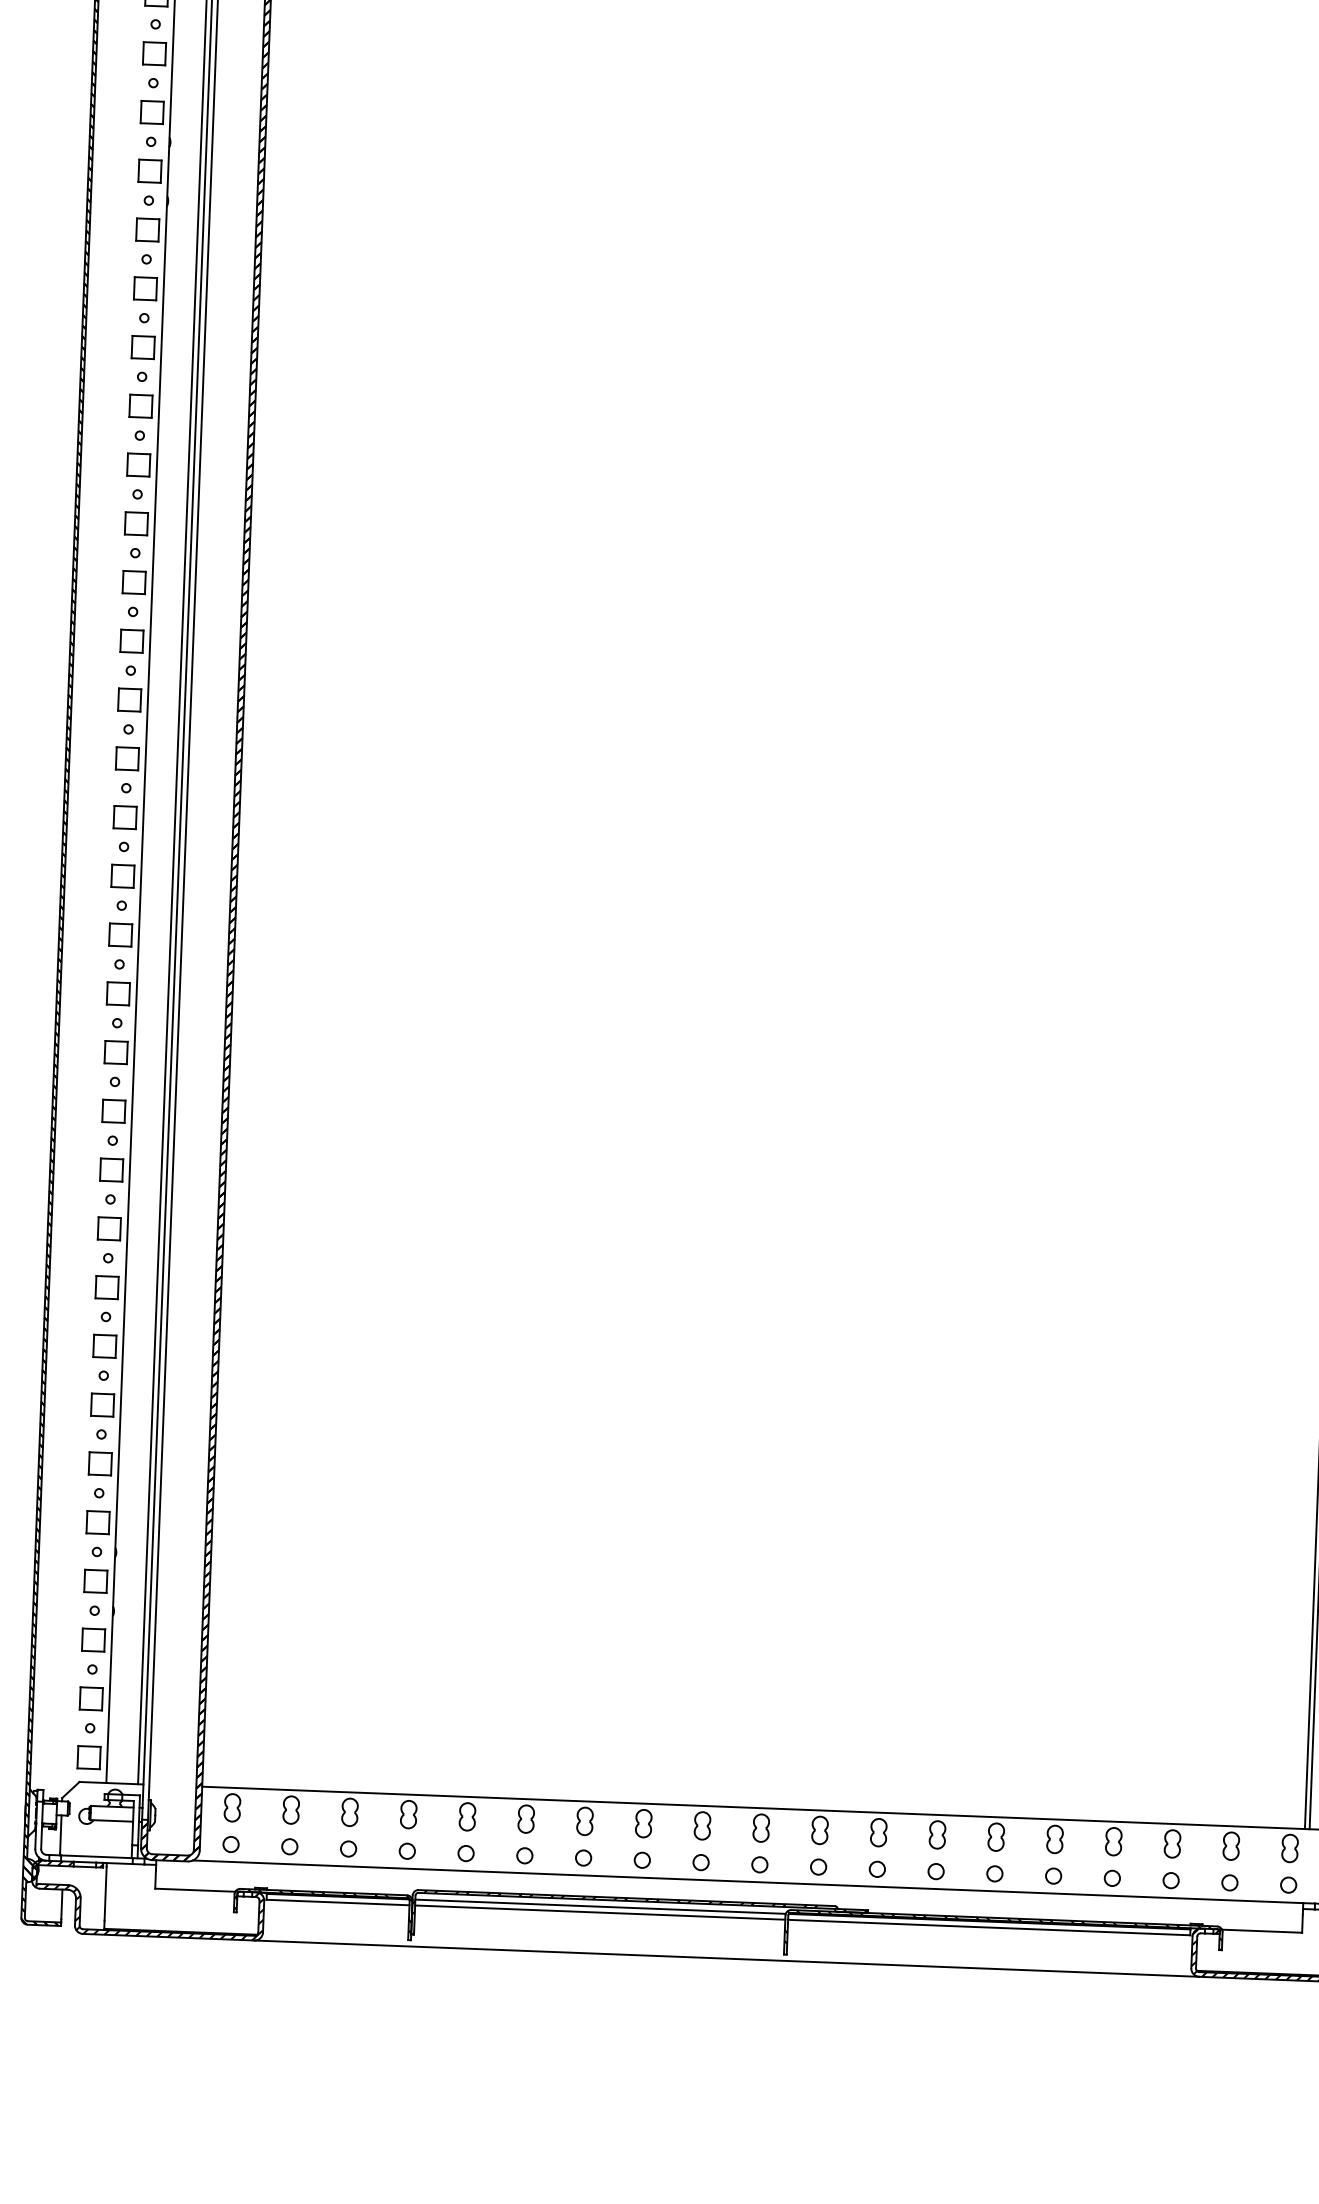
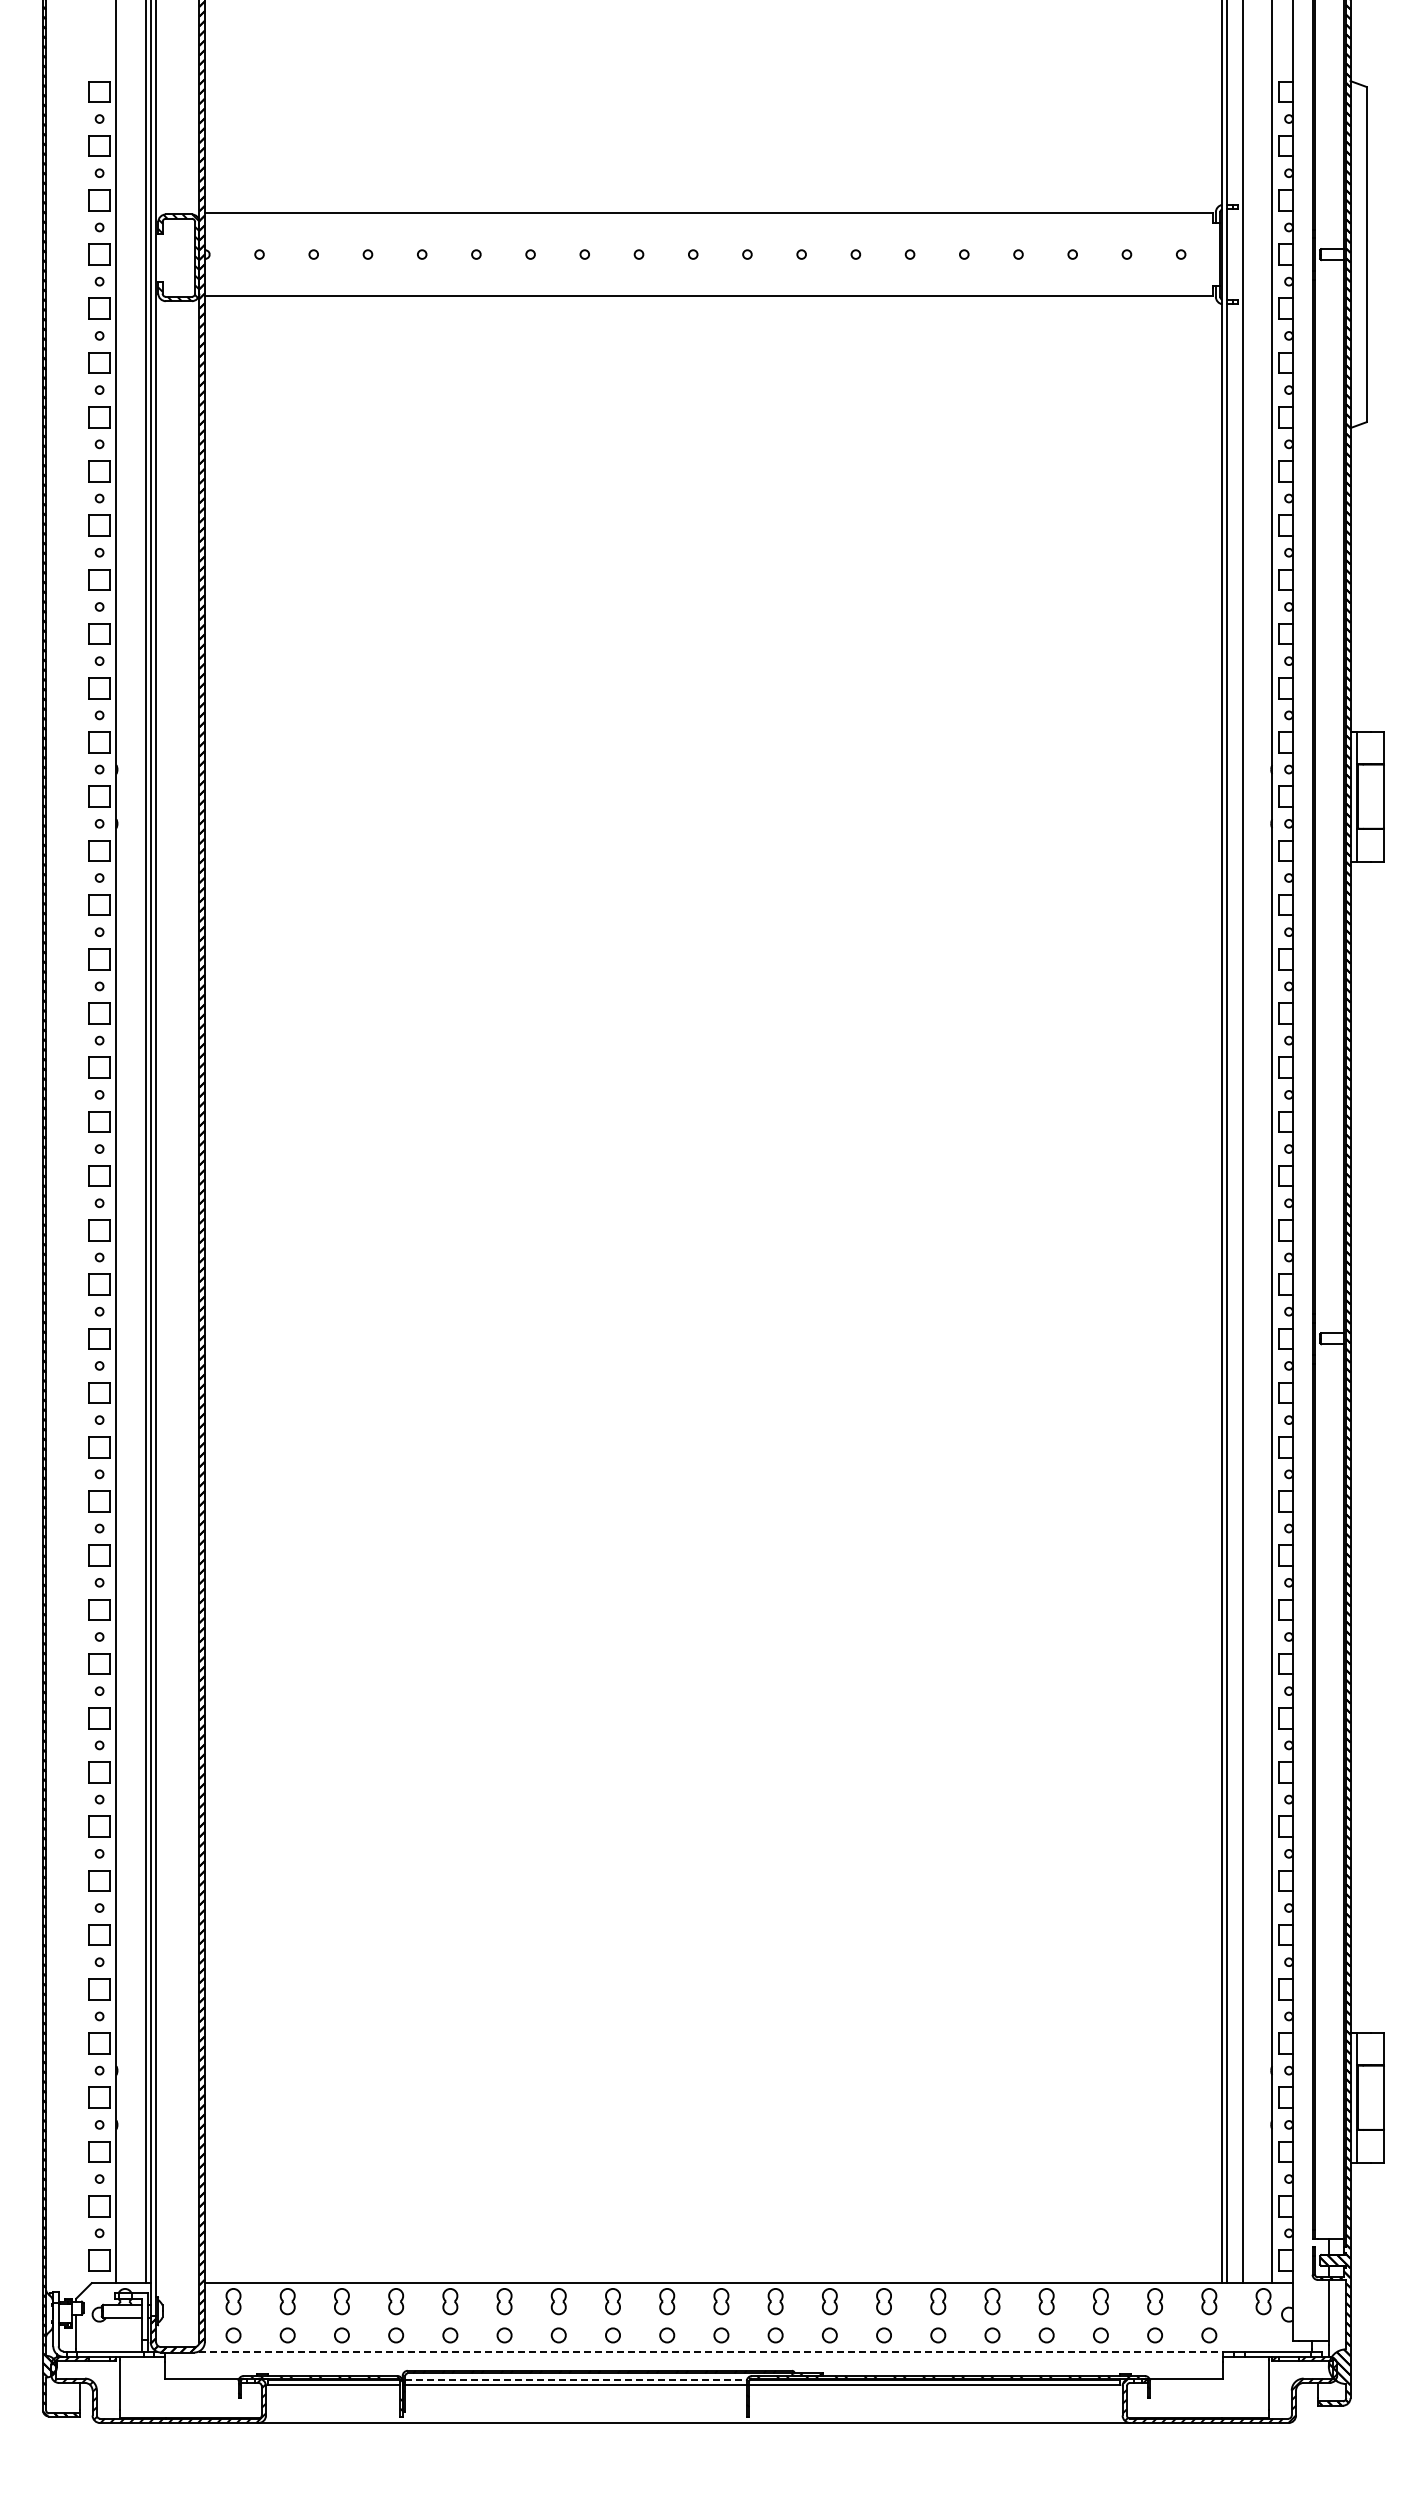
line: (748, 1881) -> (711, 2351), solid -> dashed
line: (600, 1906) -> (576, 2379), solid -> dashed

